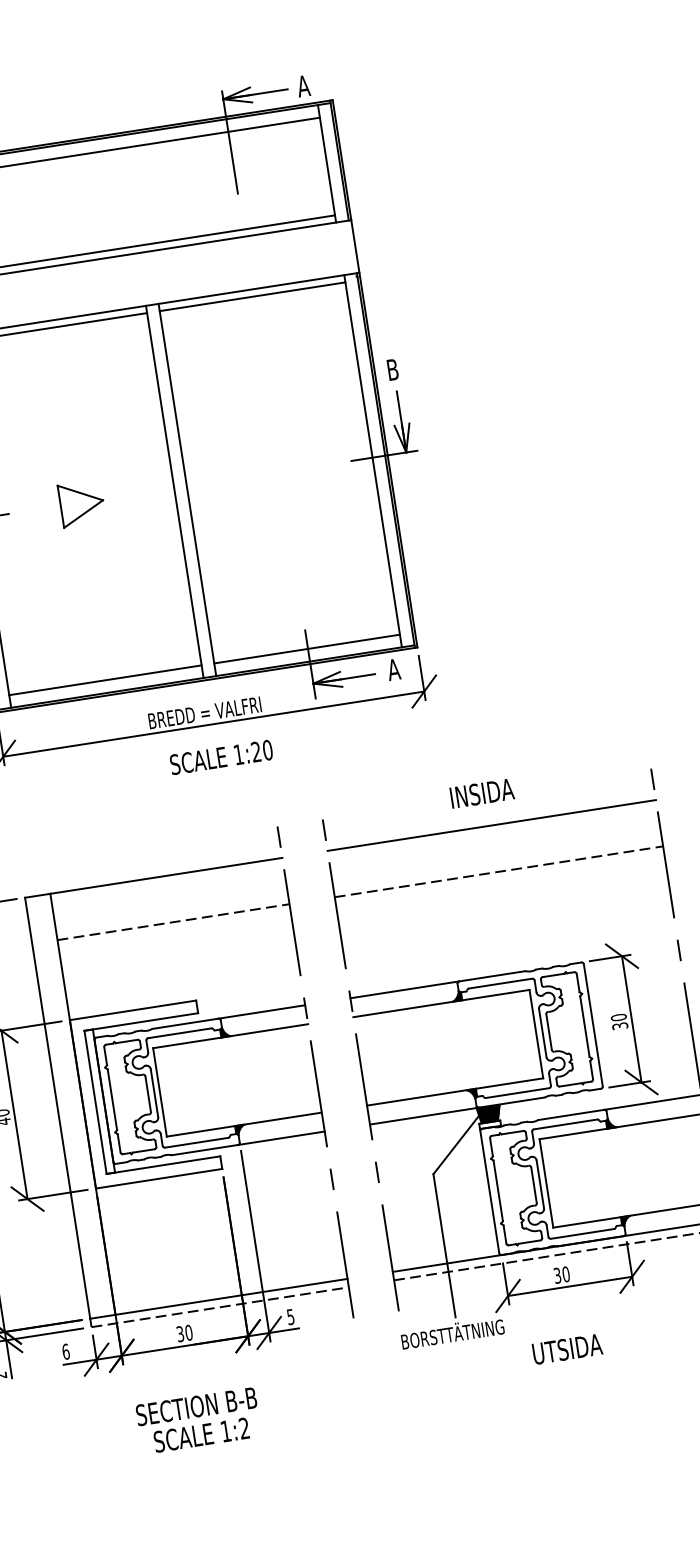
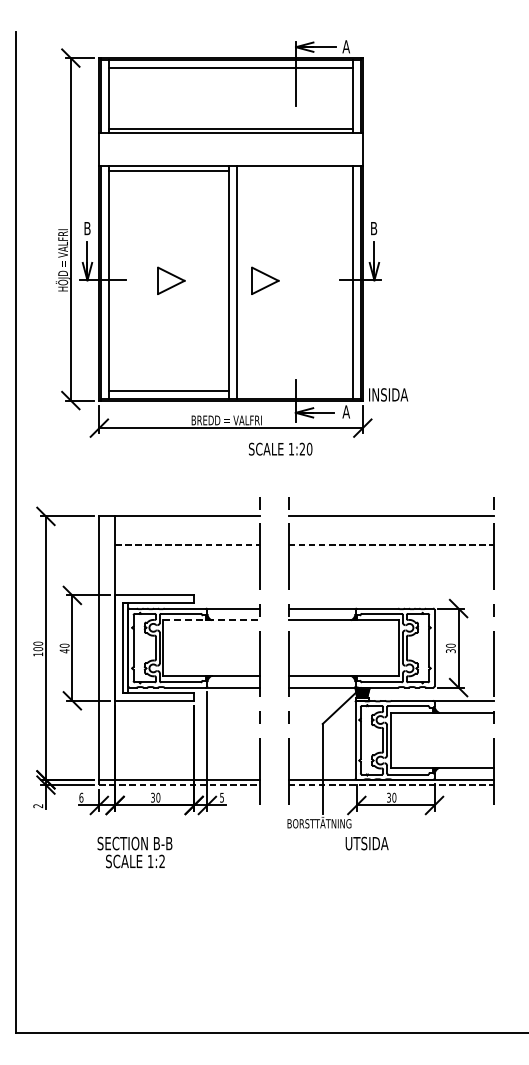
line: (252, 296) -> (295, 170), removed
part: (232, 479) -> (265, 280), added
line: (307, 649) -> (295, 391), removed
text: (221, 756) -> (280, 448), moved
text: (481, 792) -> (388, 394), moved
line: (231, 1036) -> (212, 620), solid -> dashed
text: (566, 1349) -> (366, 843), moved
text: (197, 1420) -> (134, 852), moved

